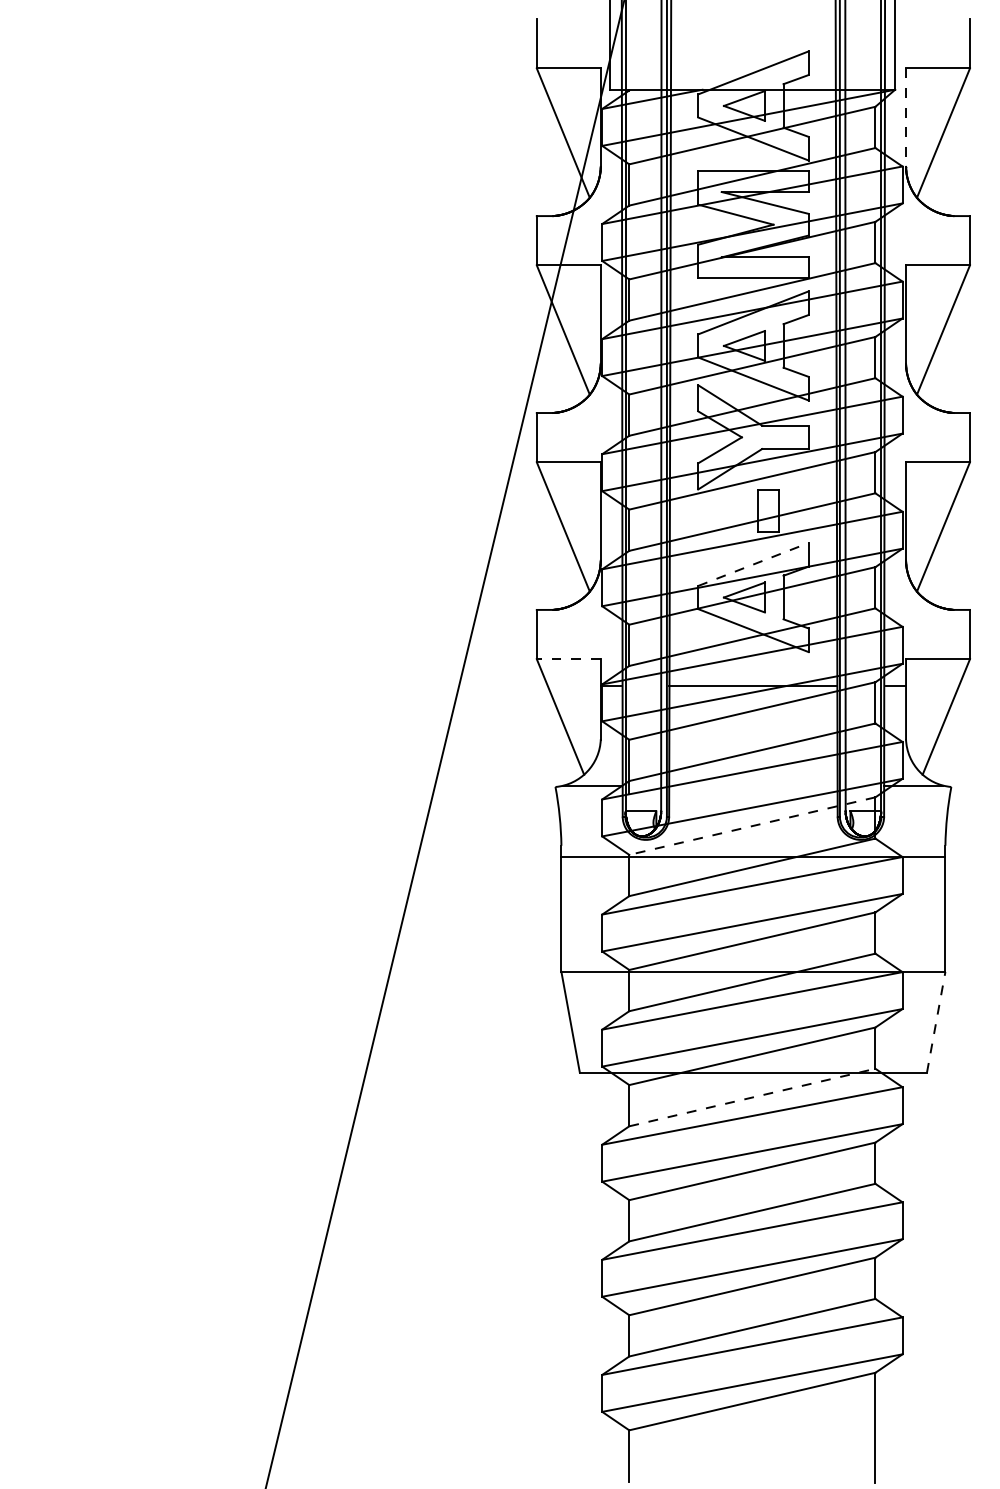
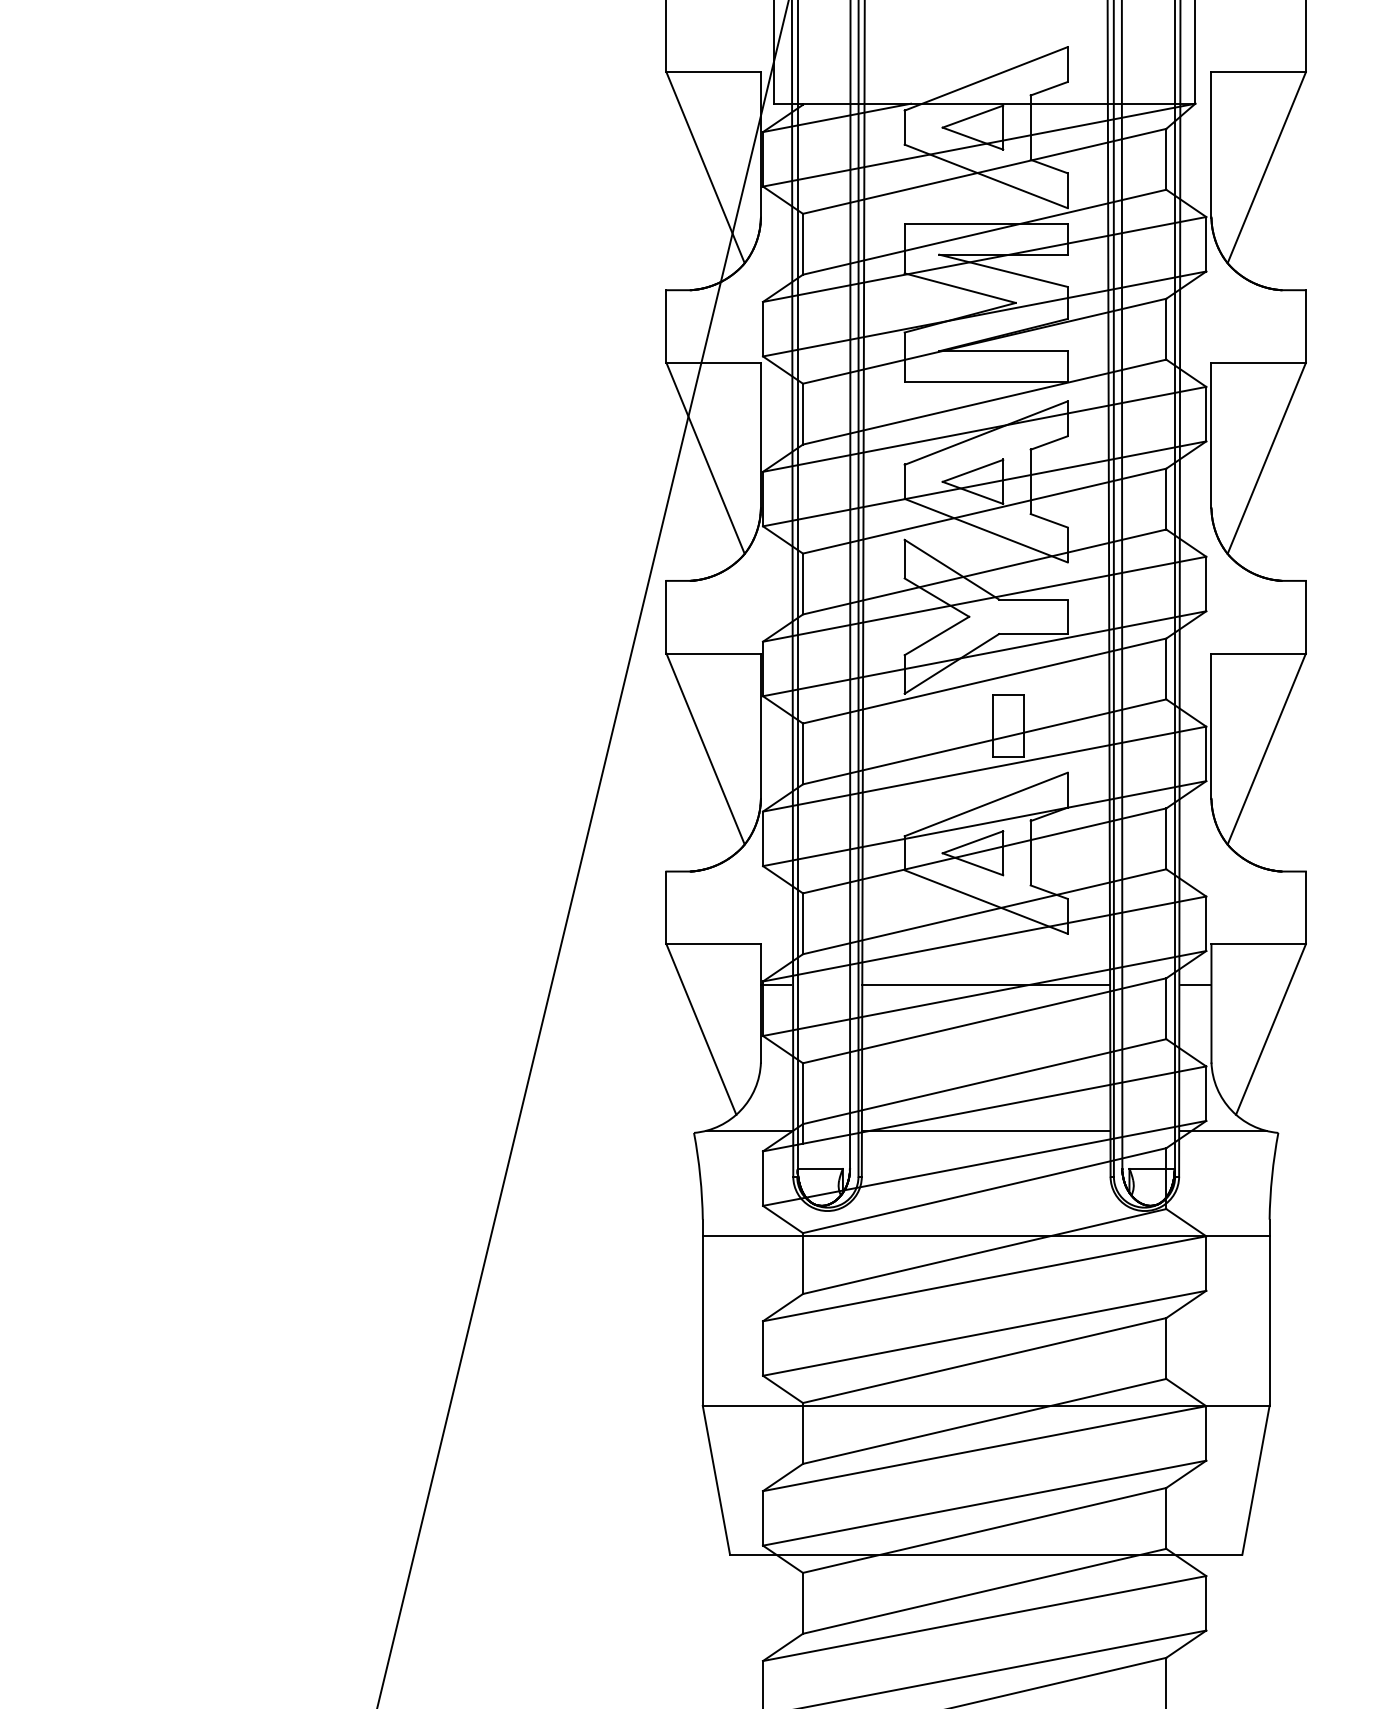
line: (906, 118) -> (1212, 146), dashed -> solid
line: (753, 564) -> (986, 804), dashed -> solid
line: (568, 659) -> (713, 944), dashed -> solid
line: (753, 785) -> (986, 1130), added
line: (751, 826) -> (983, 1191), dashed -> solid
line: (936, 1021) -> (1256, 1479), dashed -> solid
line: (752, 1097) -> (984, 1591), dashed -> solid

